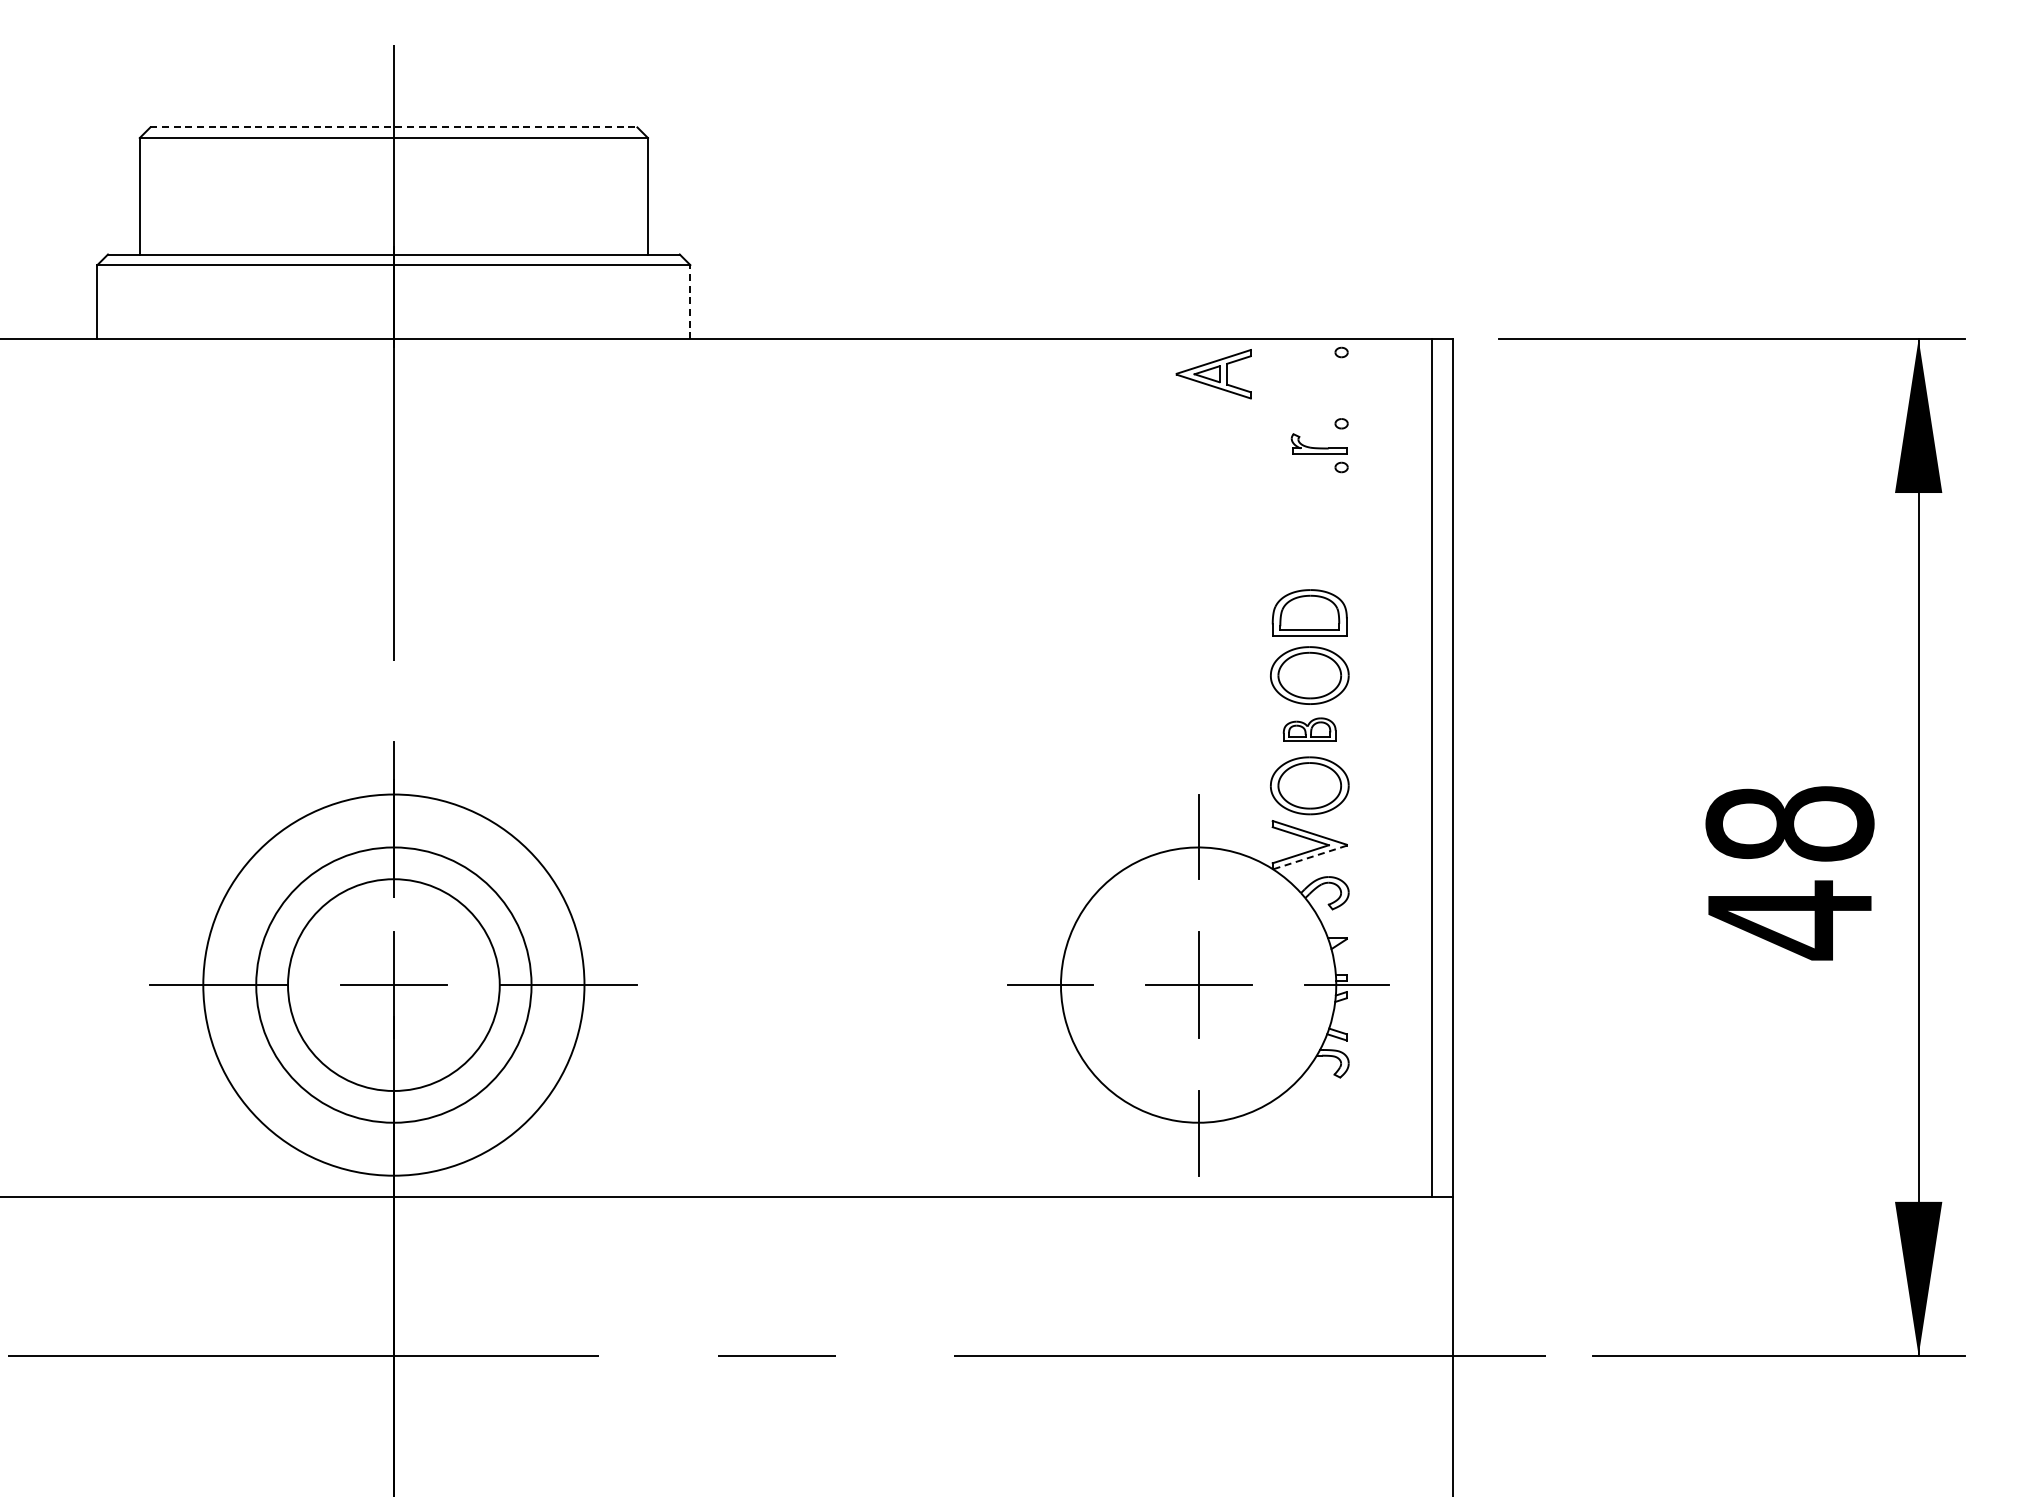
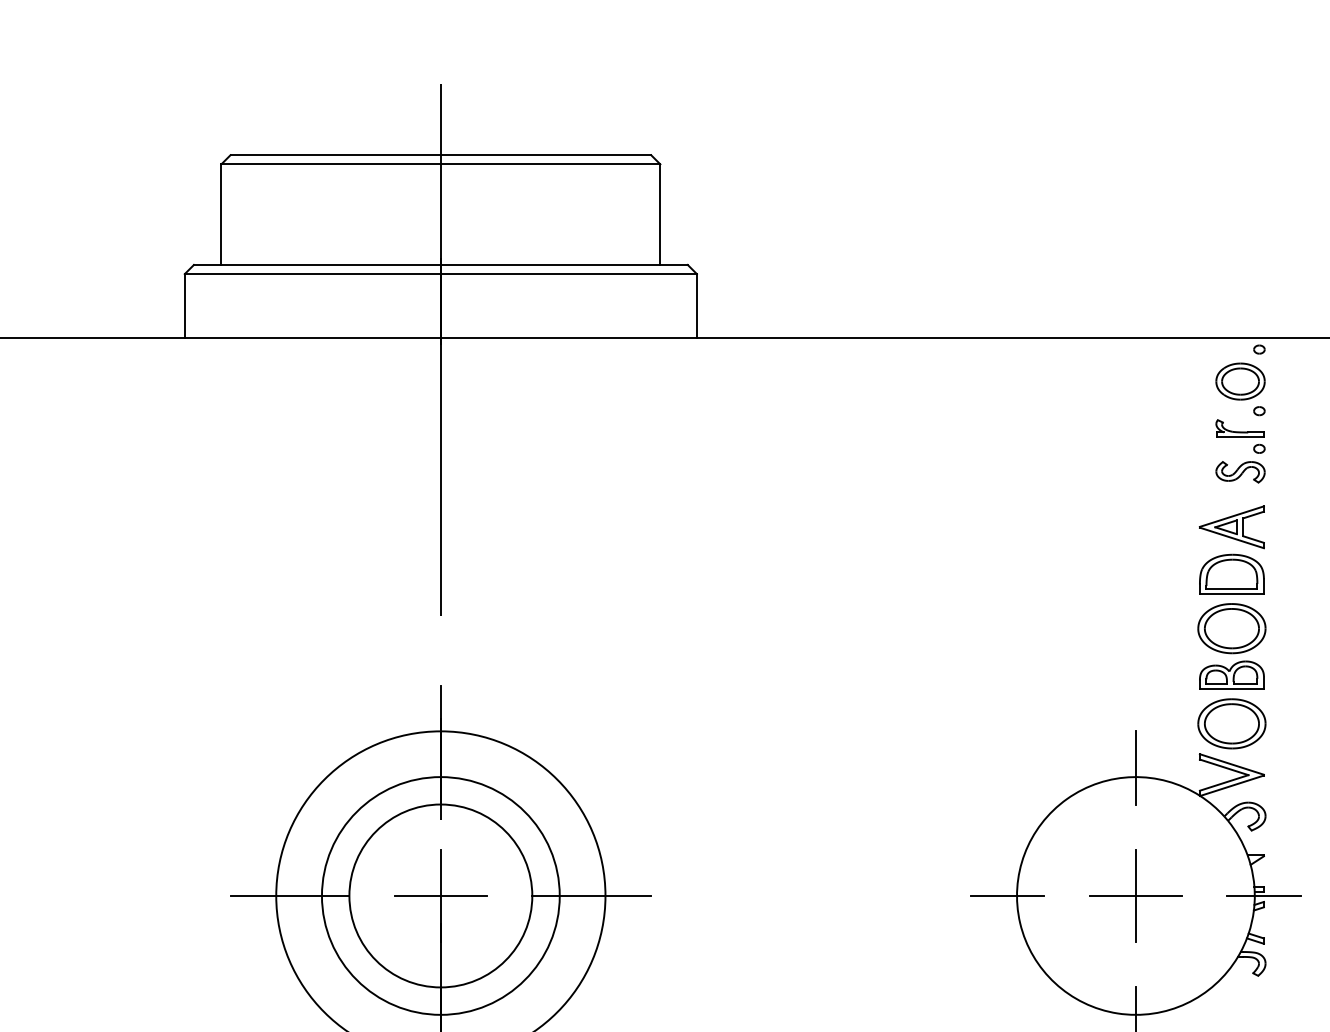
line: (393, 127) -> (440, 155), dashed -> solid
line: (690, 301) -> (697, 305), dashed -> solid
part: (1213, 374) -> (1231, 527), moved
part: (1319, 389) -> (1240, 381), added
part: (1319, 494) -> (1240, 472), added
part: (1309, 729) -> (1231, 675), size x1.43
line: (1309, 857) -> (1231, 785), dashed -> solid

